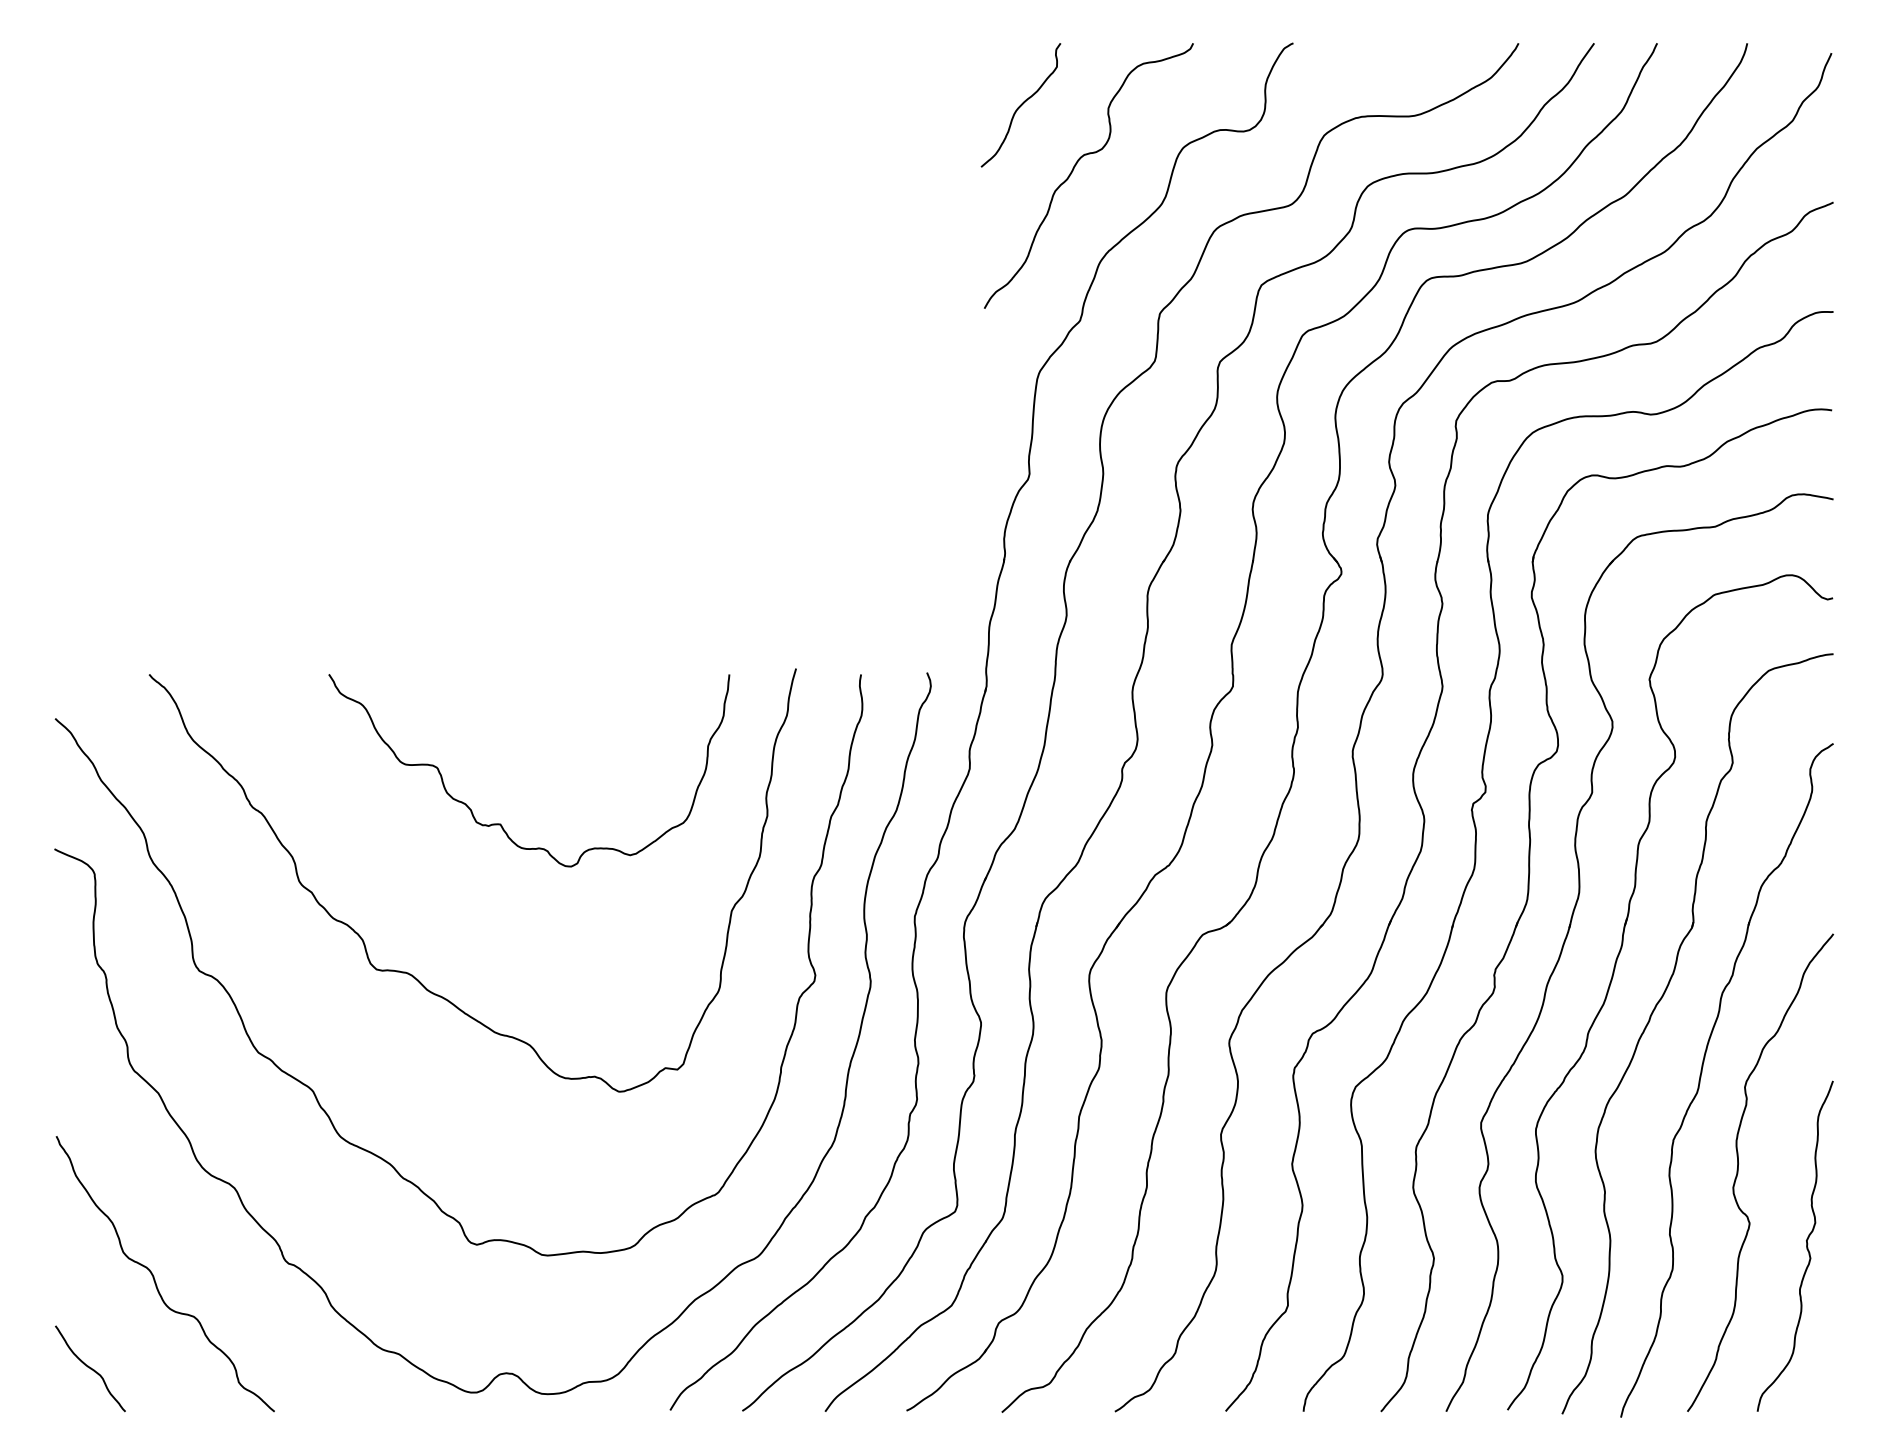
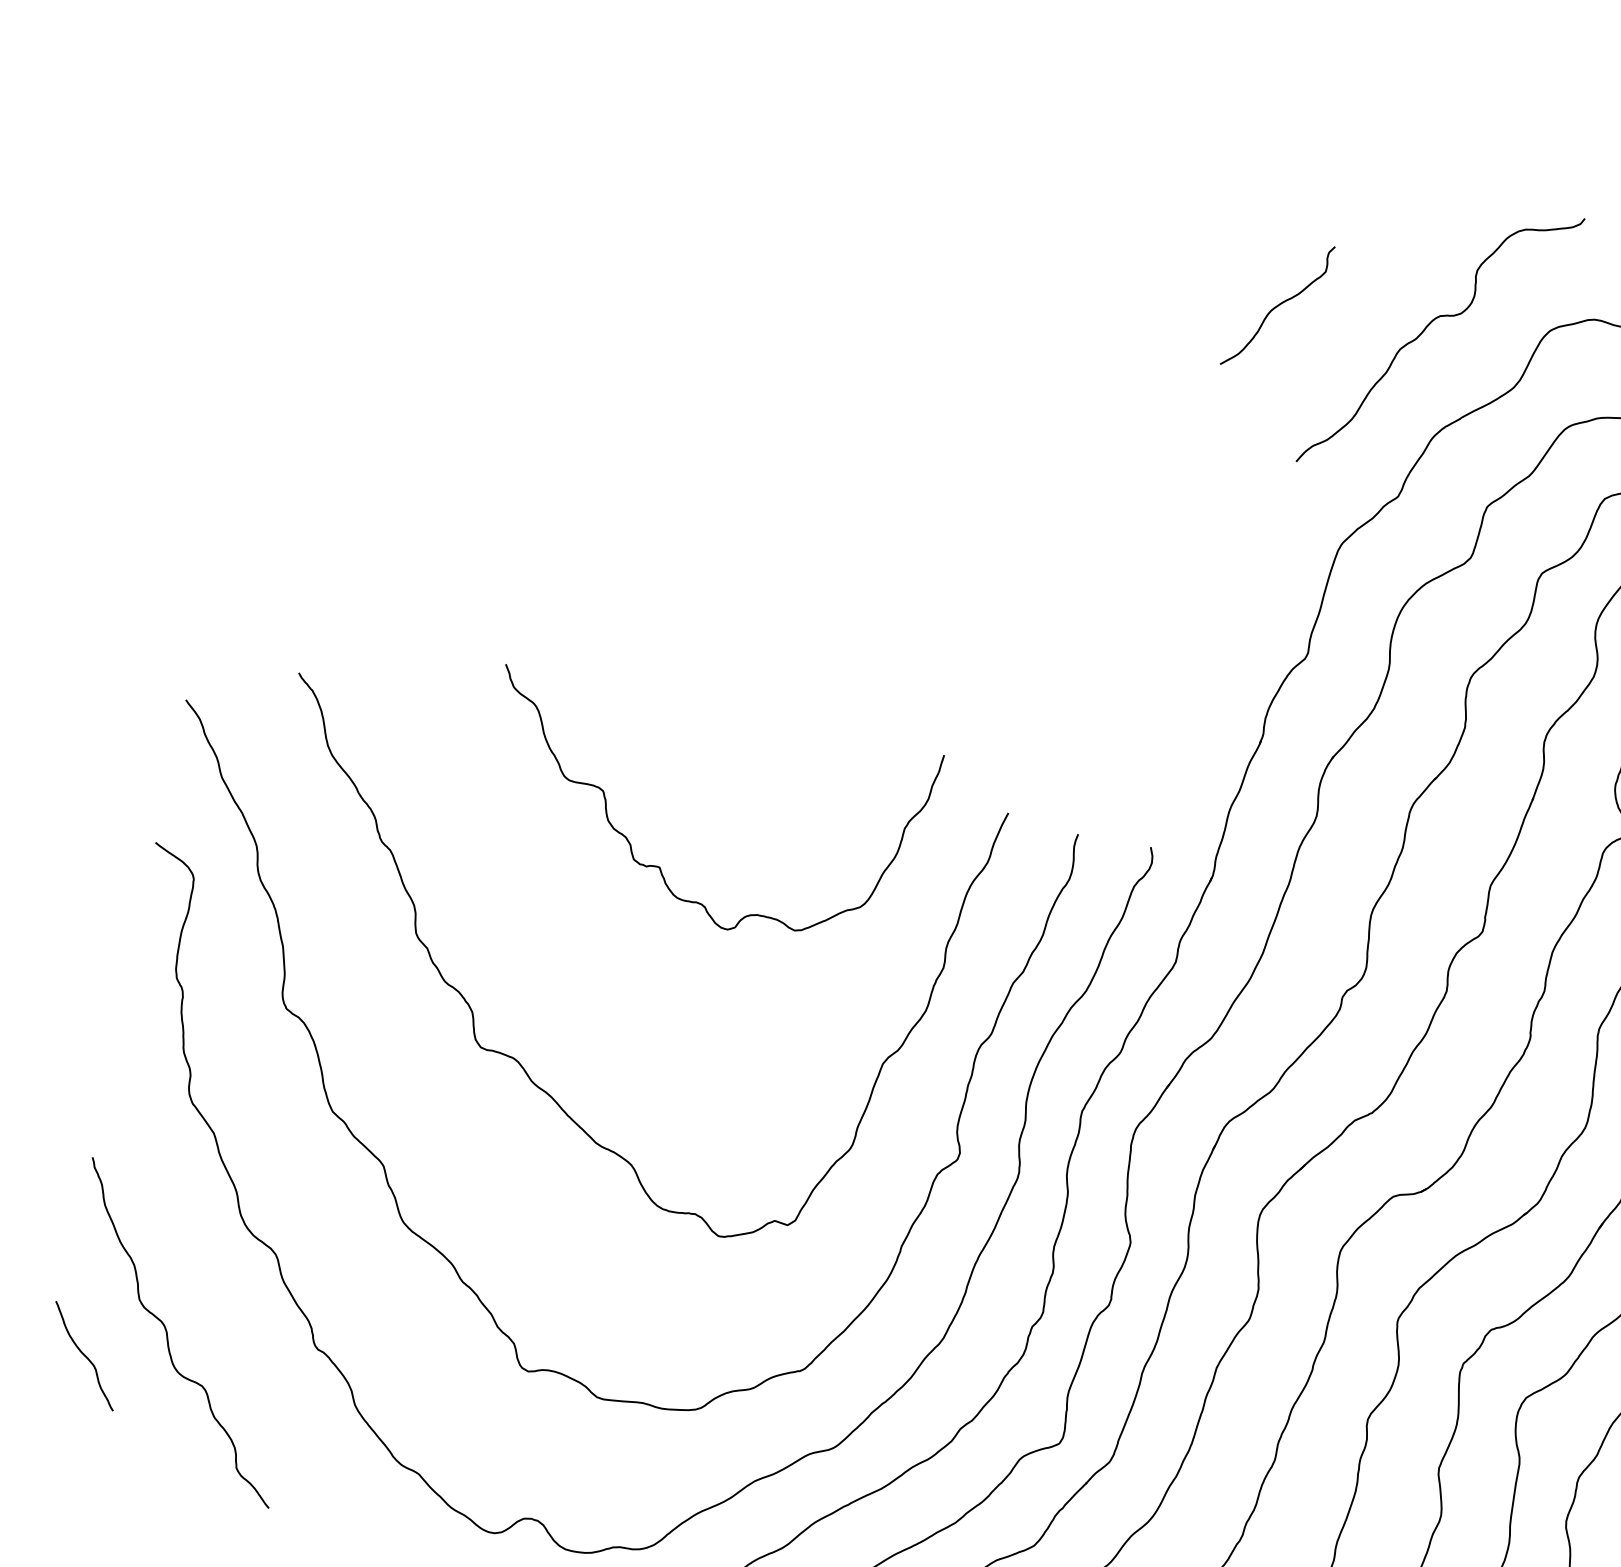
curve: (1020, 105) -> (1277, 305), moved
curve: (500, 823) -> (659, 866), moved
curve: (90, 1368) -> (84, 1355), moved

